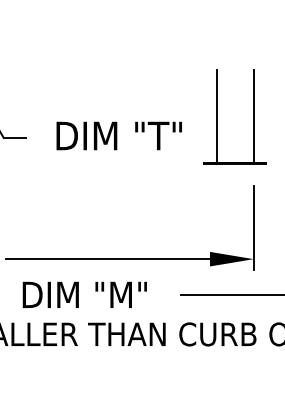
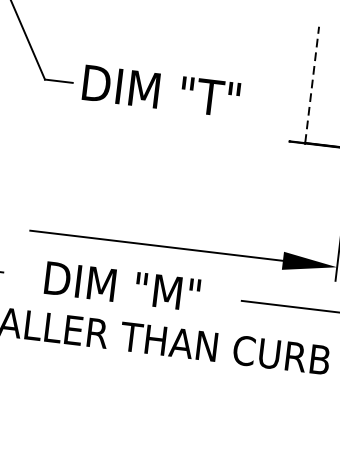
line: (216, 116) -> (312, 84), solid -> dashed
text: (118, 135) -> (160, 90), moved

